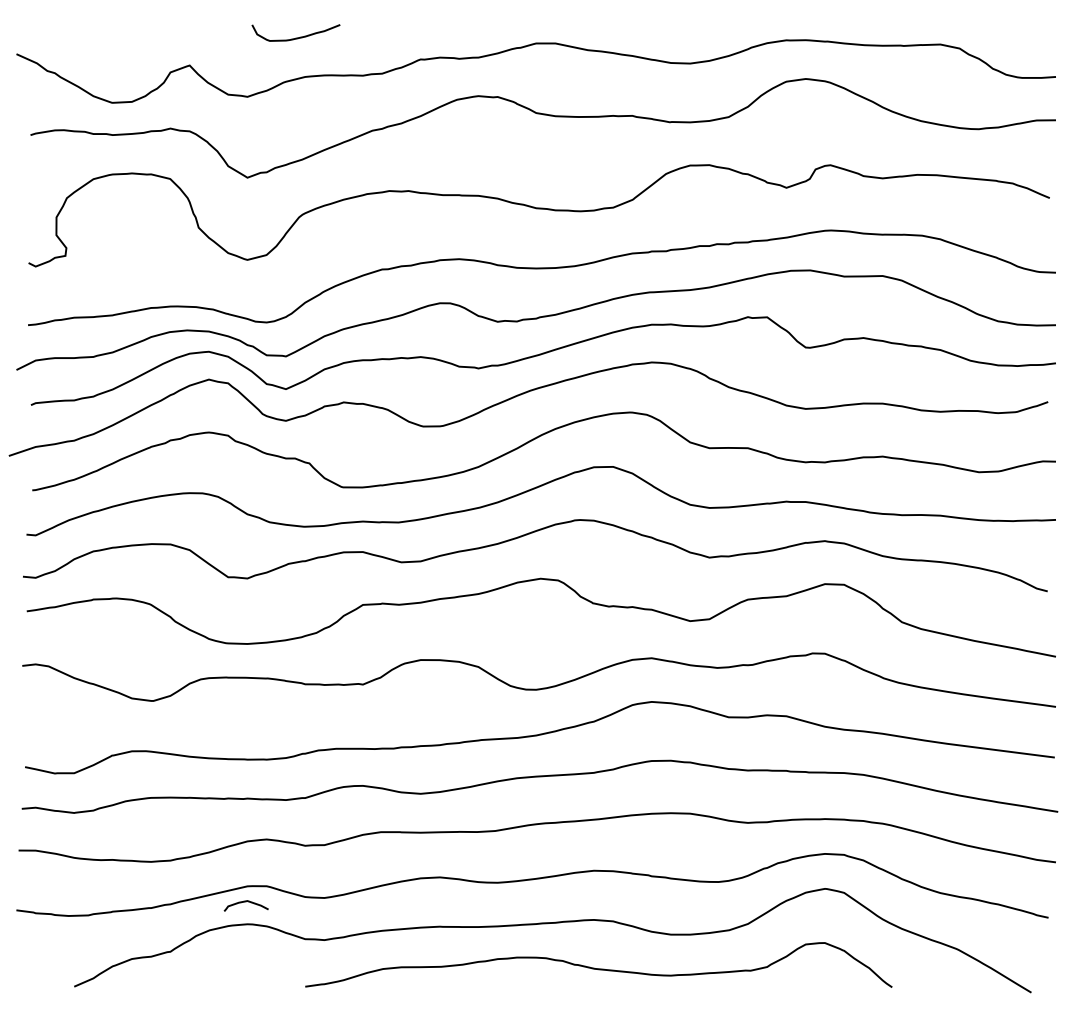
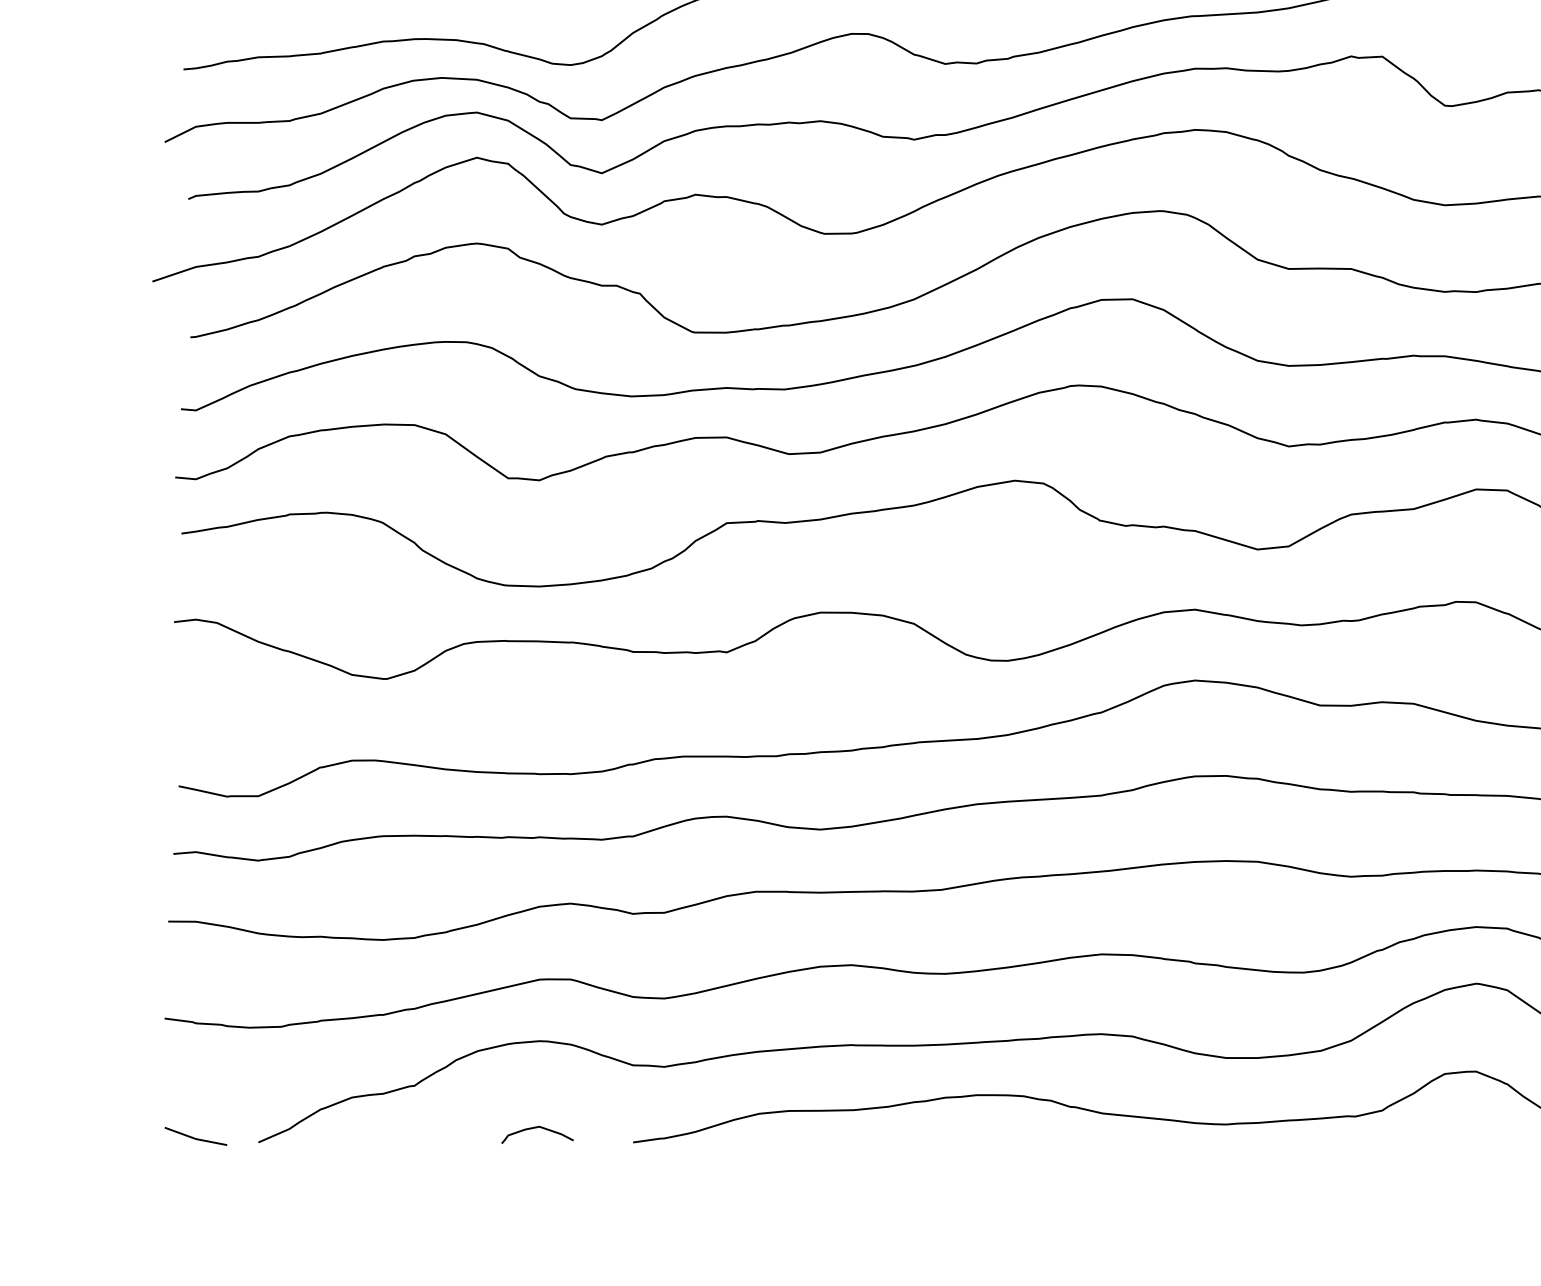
curve: (245, 902) -> (536, 1129), moved
line: (35, 983) -> (195, 1137), added

